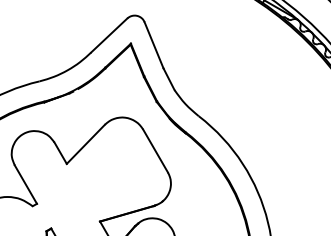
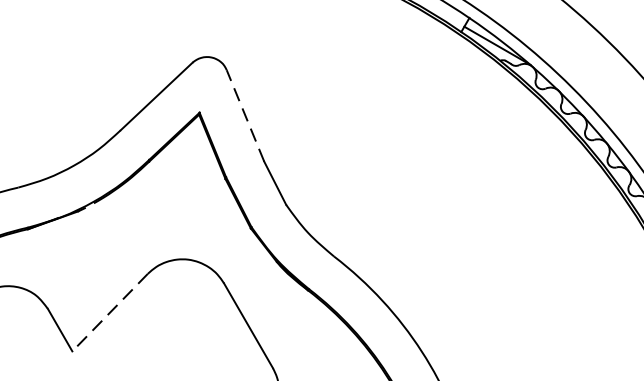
line: (154, 45) -> (246, 116), solid -> dashed
line: (85, 144) -> (109, 312), solid -> dashed

